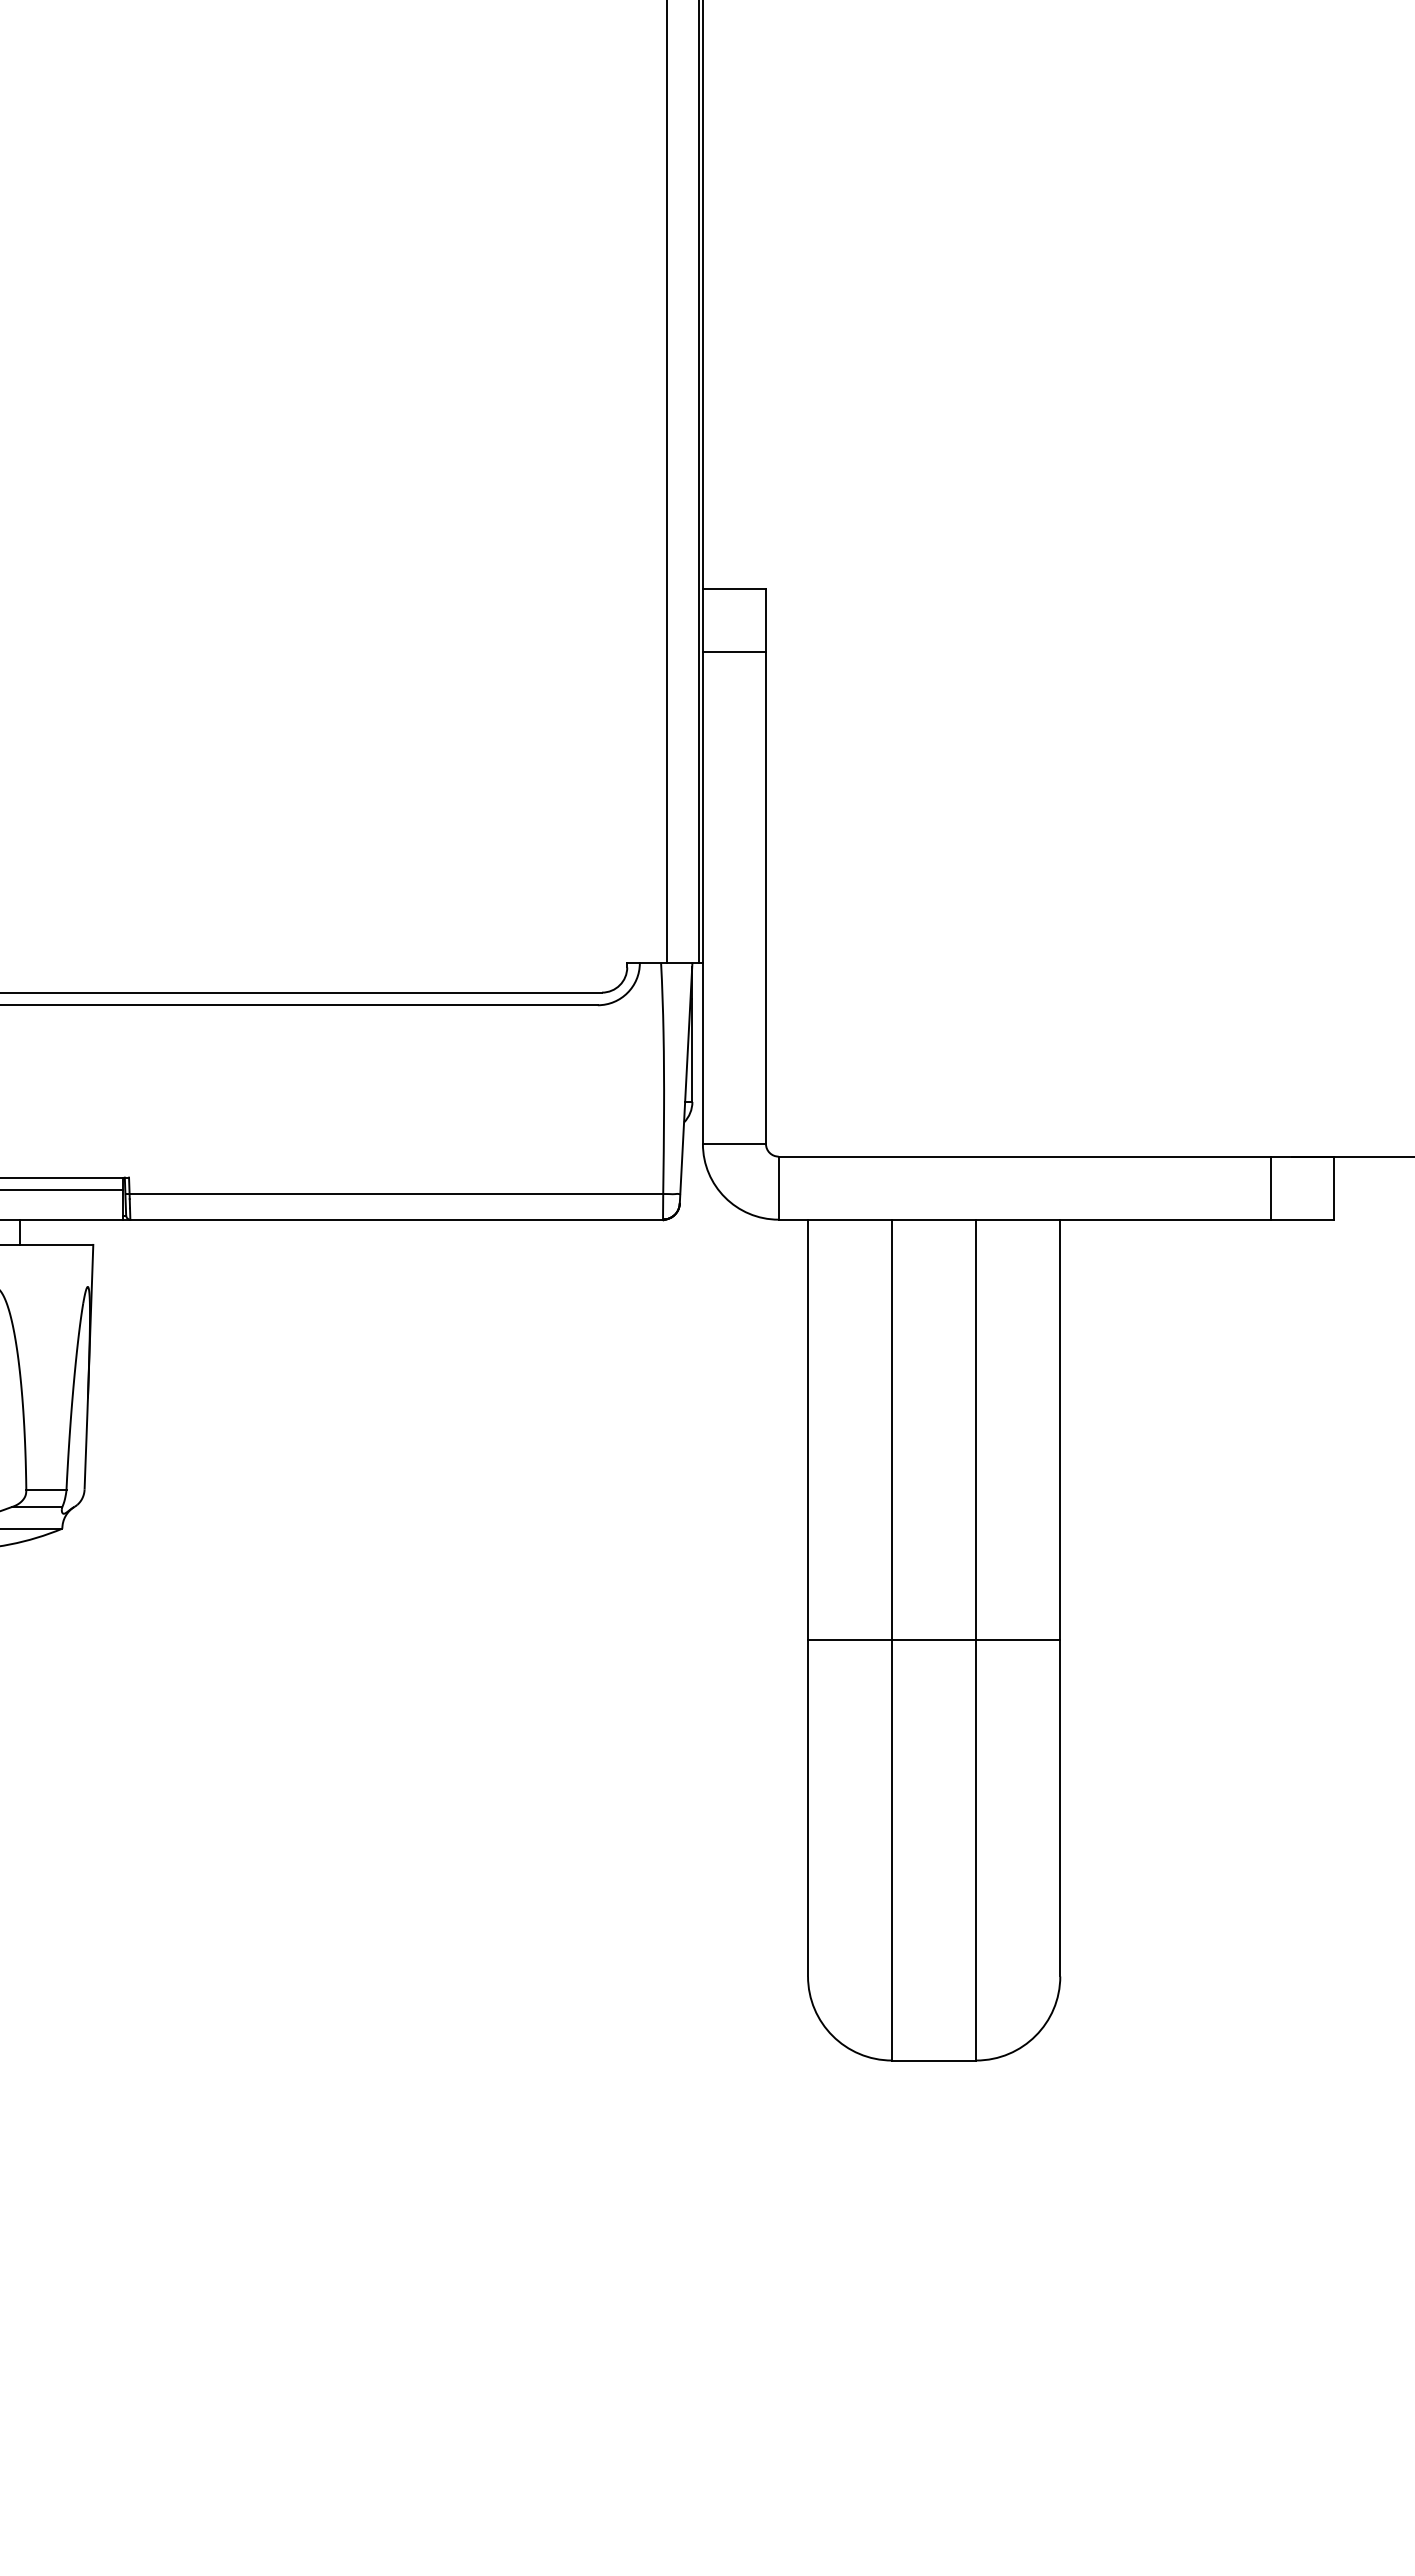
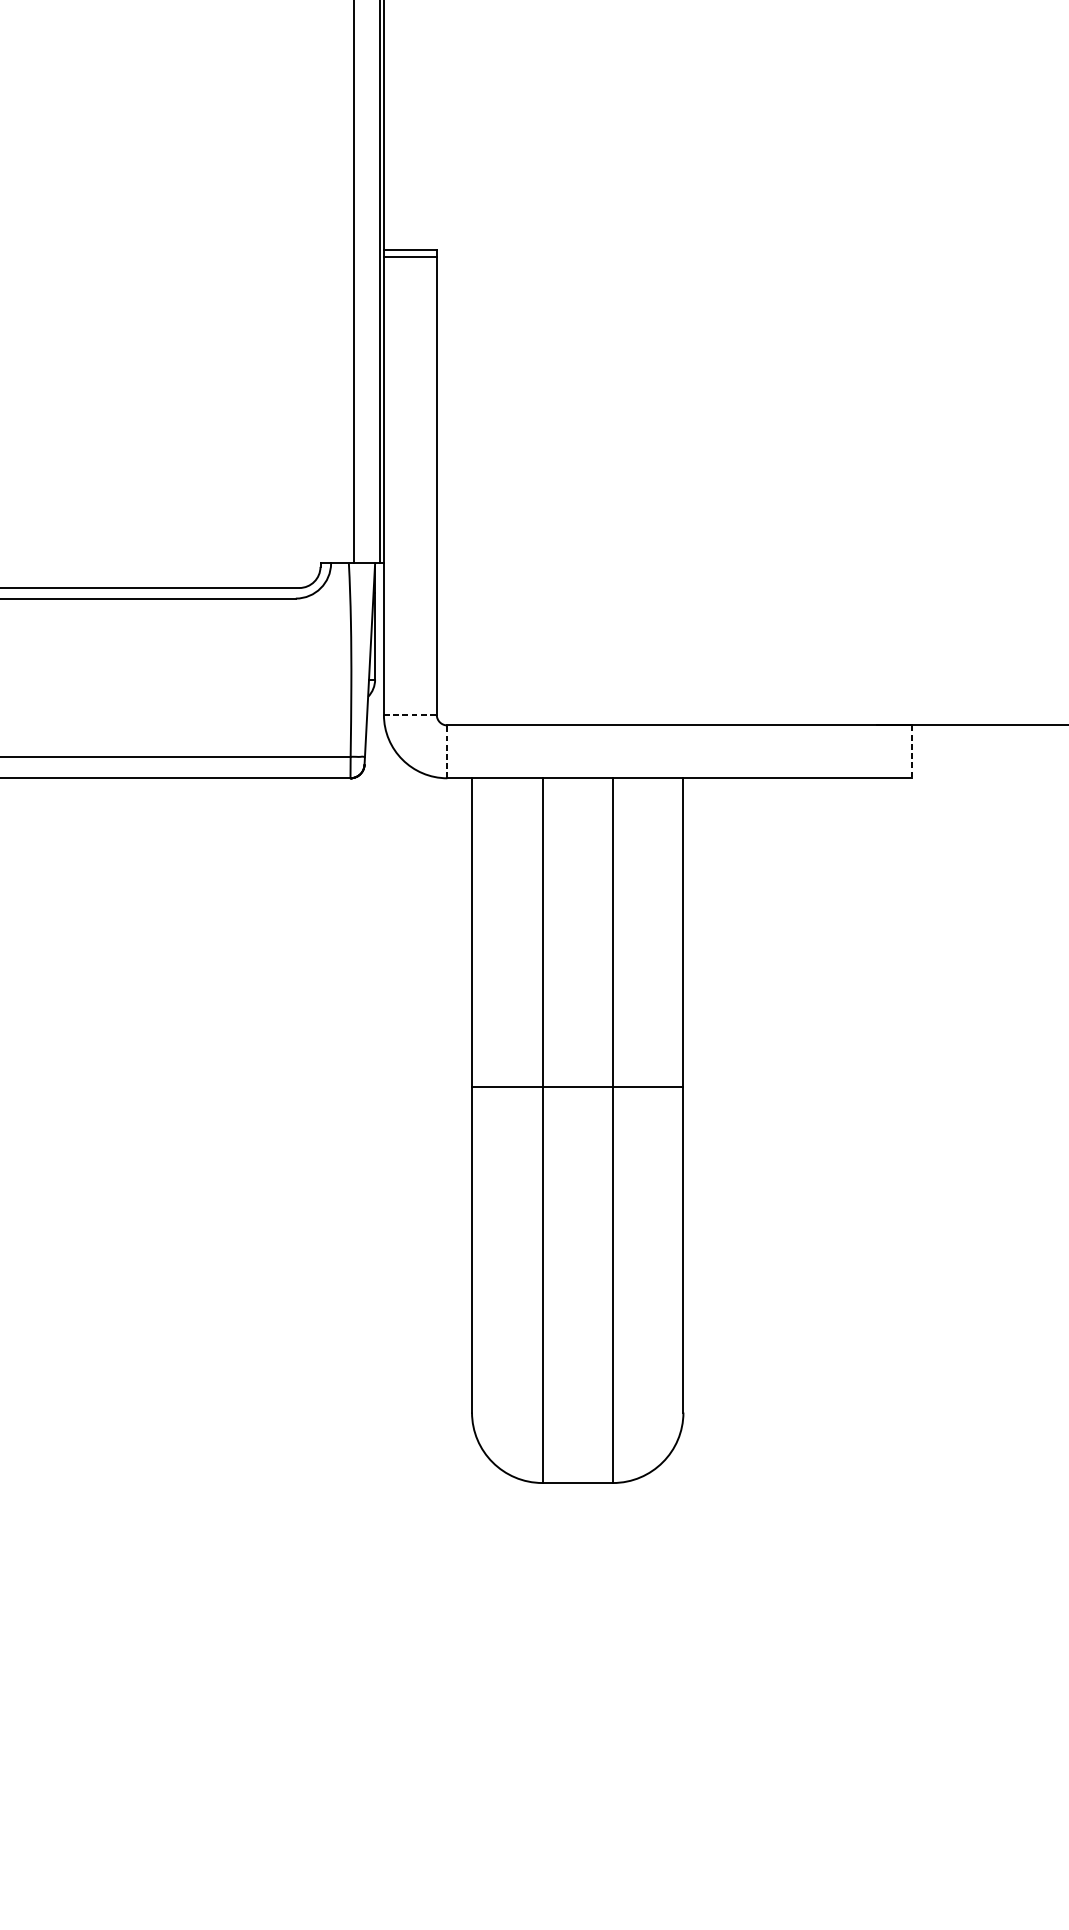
line: (733, 652) -> (409, 257), moved
line: (734, 1144) -> (410, 715), solid -> dashed
line: (1270, 1187) -> (859, 751), removed
line: (778, 1188) -> (447, 752), solid -> dashed
line: (1333, 1188) -> (912, 752), solid -> dashed
line: (934, 1640) -> (578, 1087), moved

